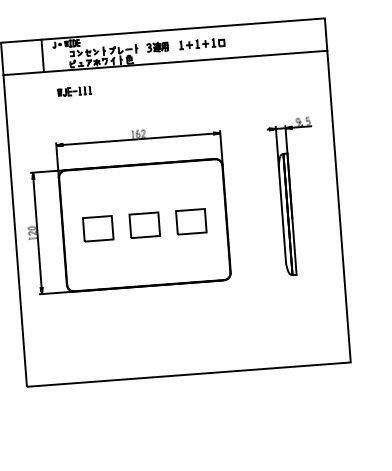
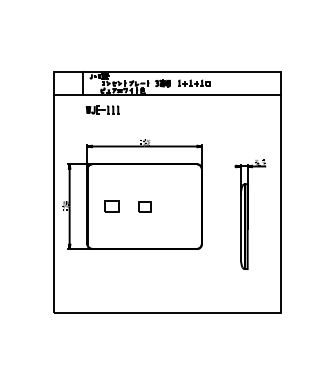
part: (74, 90) -> (102, 109), size x1.4
part: (294, 196) -> (250, 214), moved
part: (190, 221) -> (176, 206), removed
part: (144, 225) -> (144, 206), size x0.6
part: (97, 228) -> (111, 206), size x0.7

